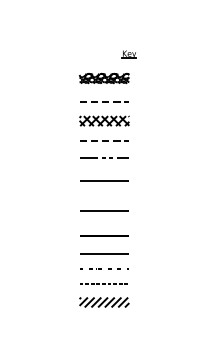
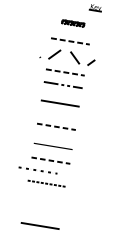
part: (103, 78) -> (72, 23), size x0.6
part: (104, 120) -> (68, 56), size x1.4
line: (104, 211) -> (56, 127), solid -> dashed
line: (104, 254) -> (50, 160), solid -> dashed
line: (101, 268) -> (35, 169), moved
hatch: (104, 302) -> (44, 198), removed
line: (104, 337) -> (40, 225), added

